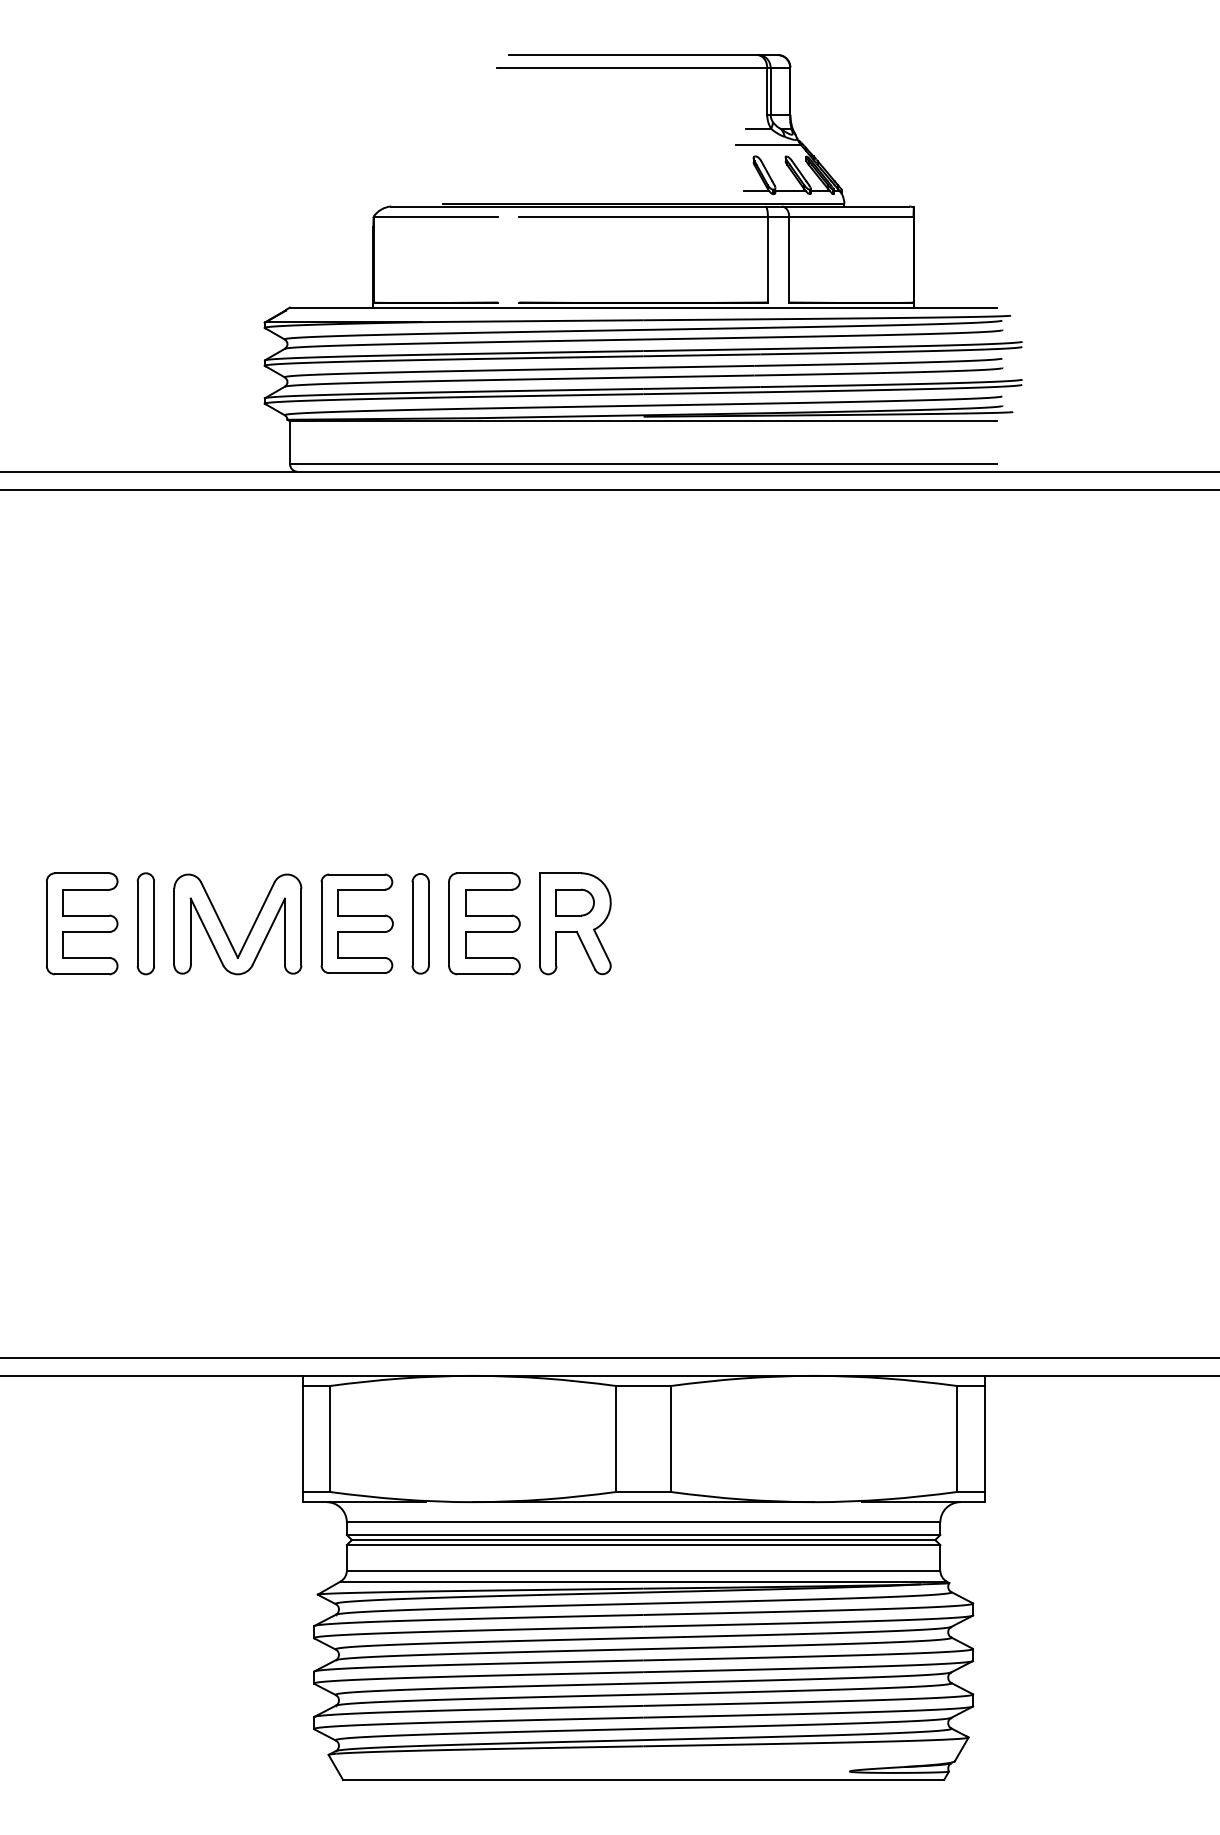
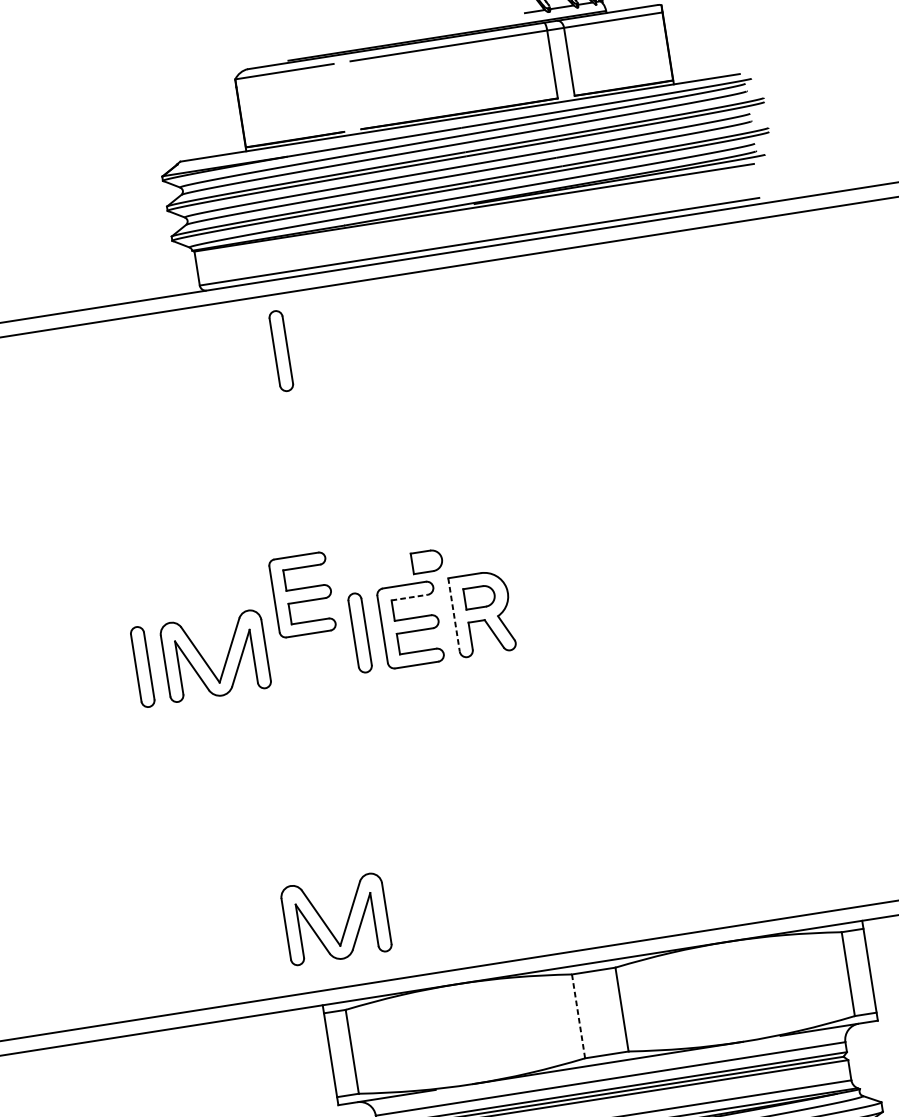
part: (377, 560) -> (280, 350), added
part: (516, 848) -> (426, 561), added
line: (488, 889) -> (409, 597), solid -> dashed
line: (540, 920) -> (454, 615), solid -> dashed
part: (82, 923) -> (92, 674), removed
part: (356, 923) -> (302, 594), moved
part: (323, 1277) -> (327, 924), added
line: (616, 1439) -> (578, 1016), solid -> dashed

